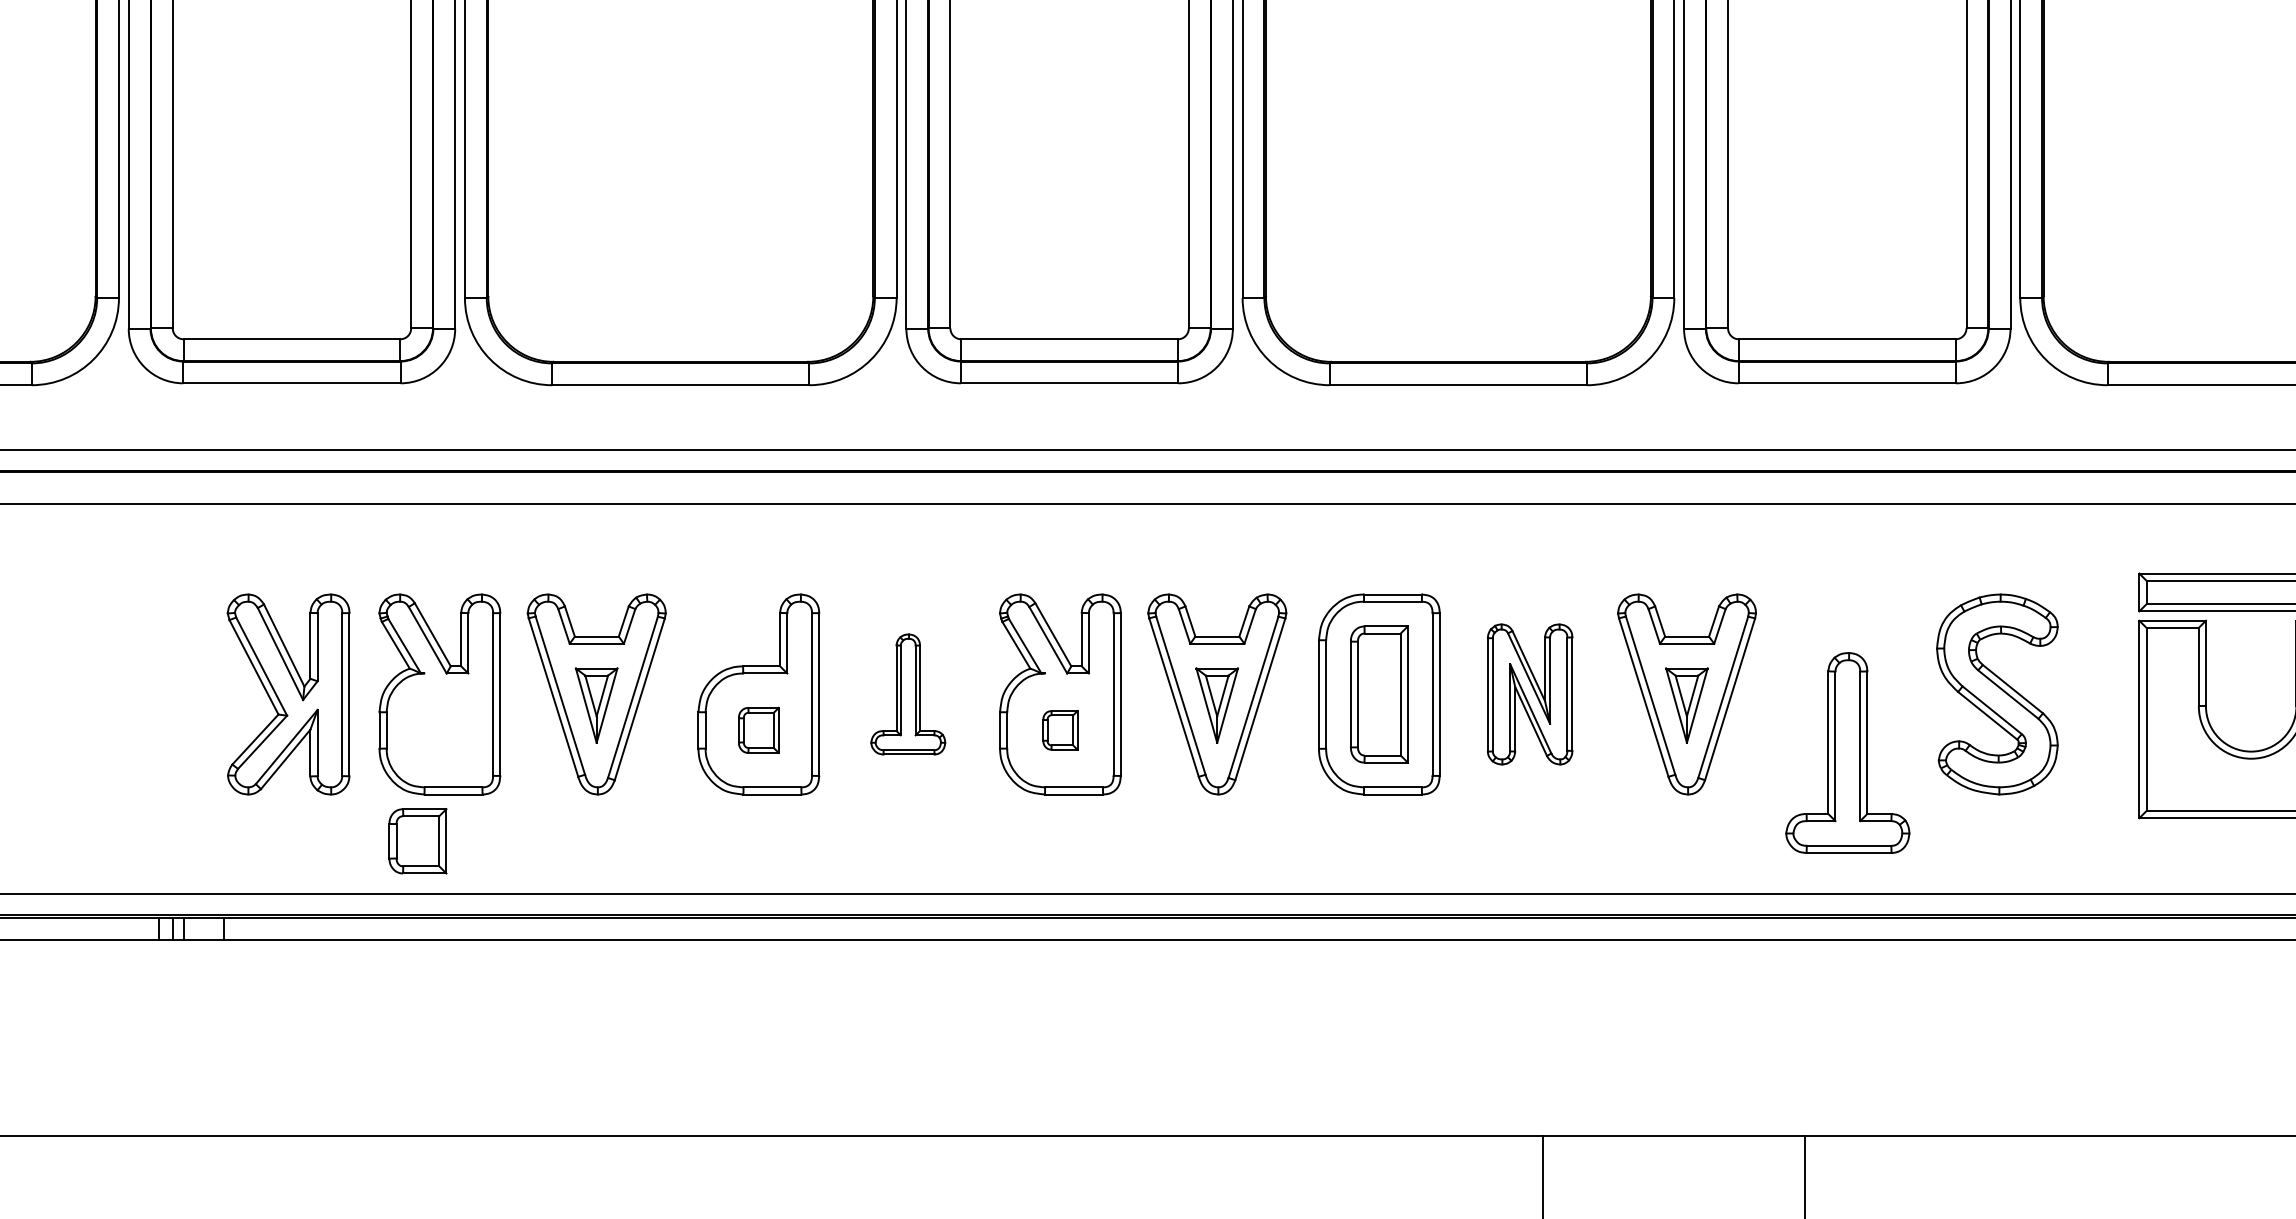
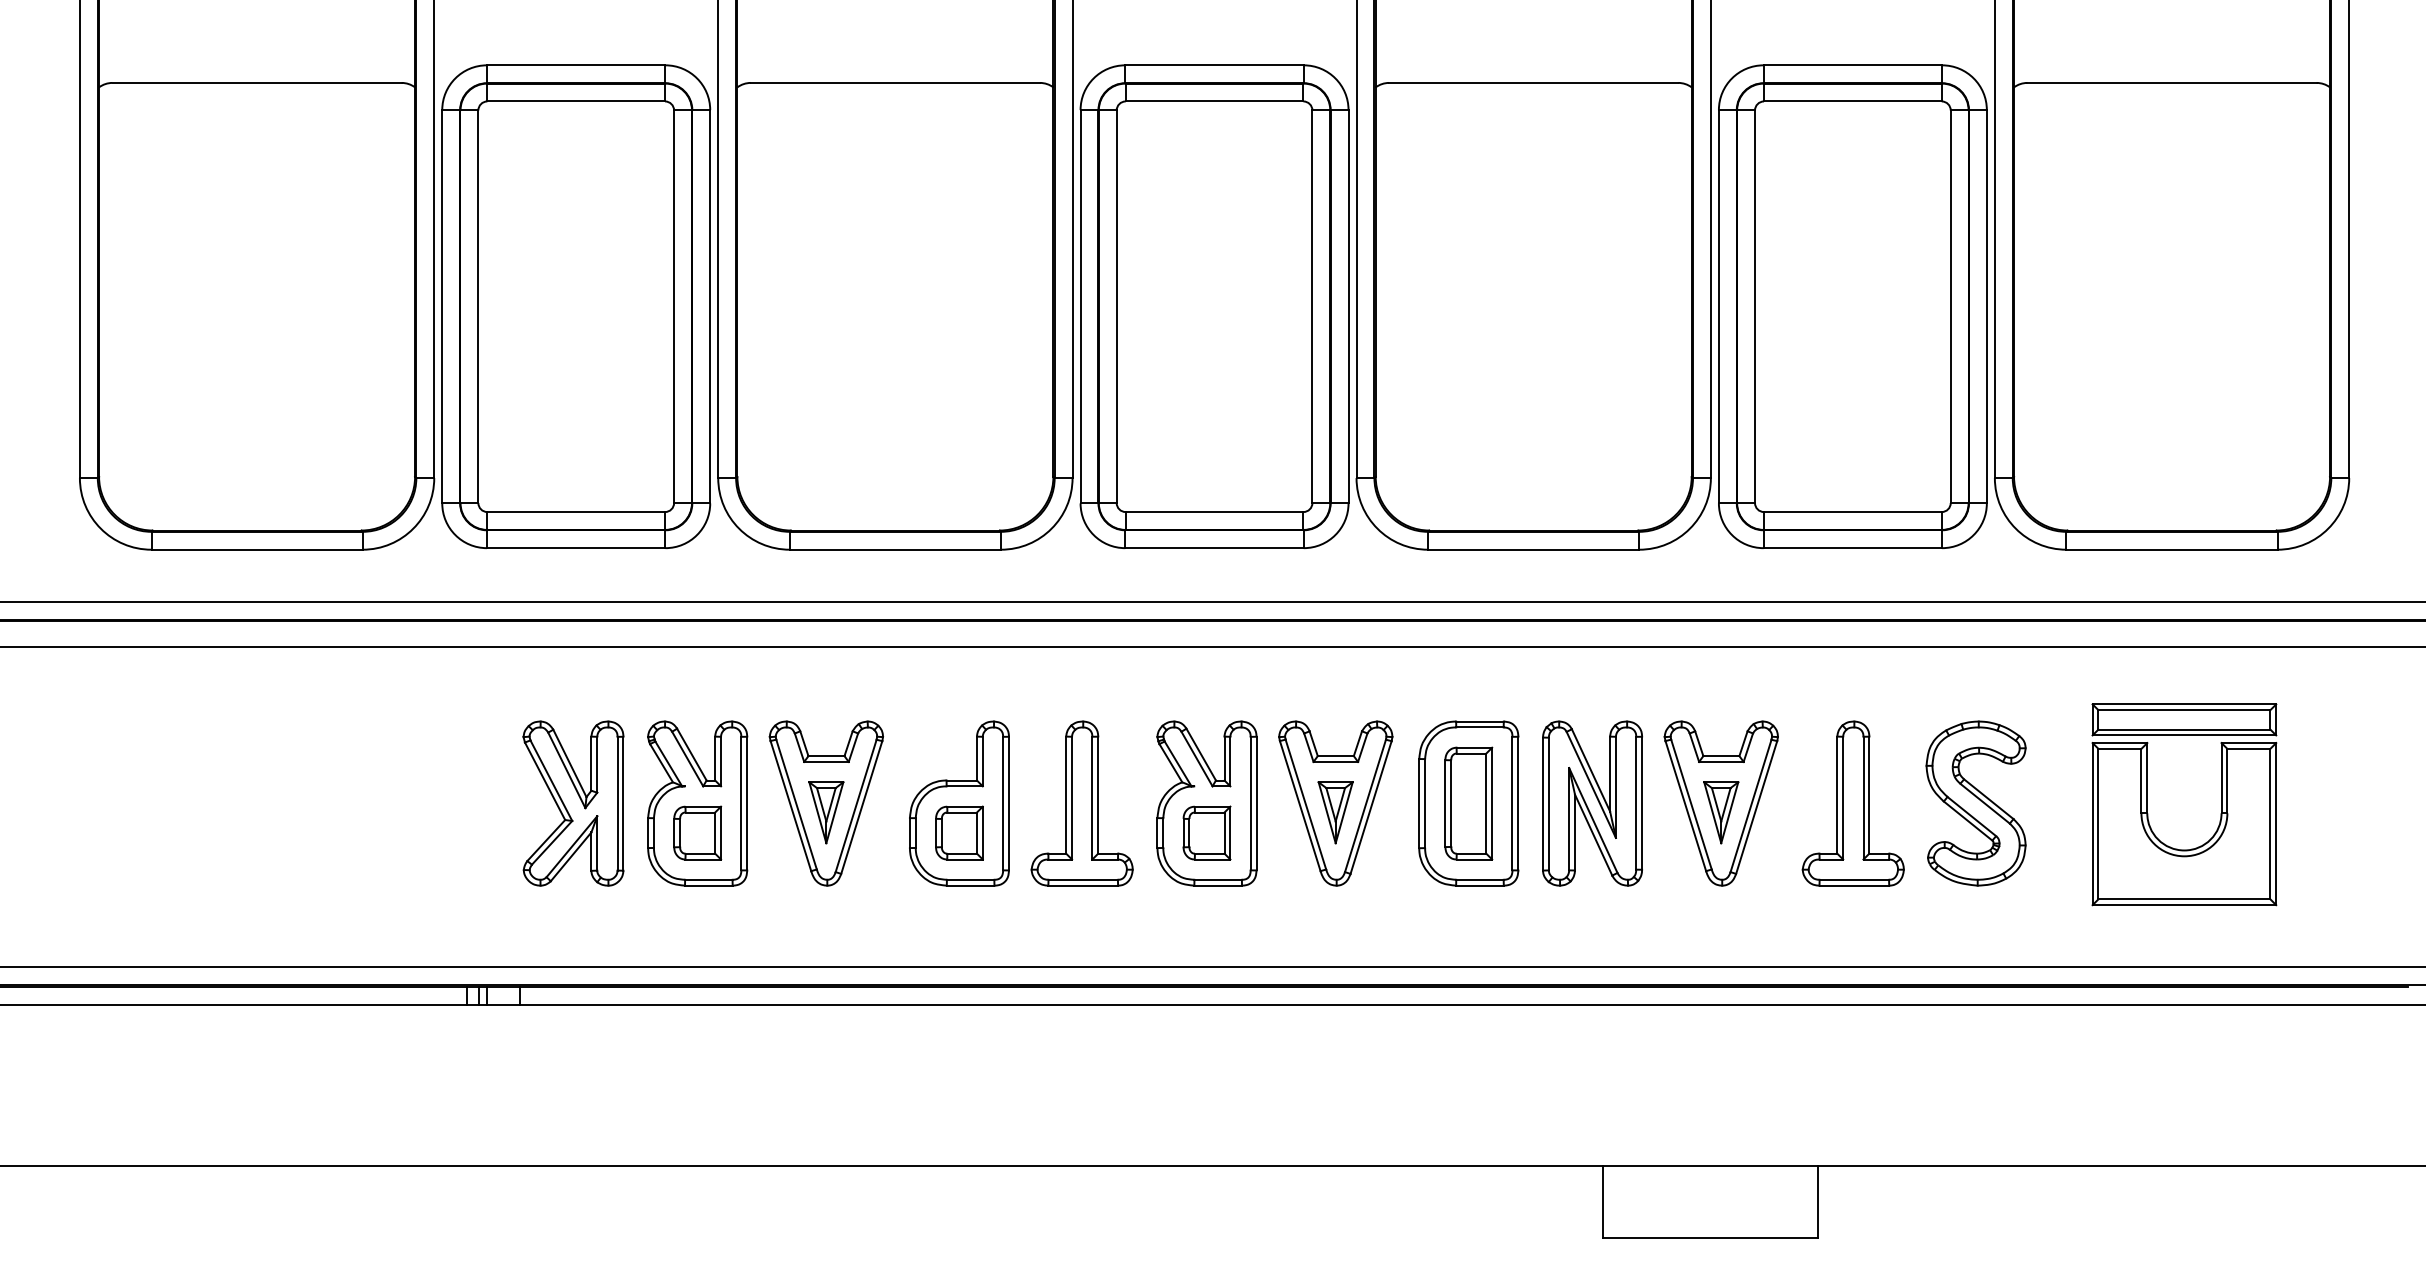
part: (907, 694) -> (1081, 803), size x1.67
part: (1530, 694) -> (1592, 803), size x1.43
part: (758, 729) -> (959, 832), size x1.43
part: (1059, 729) -> (1206, 832), size x1.67
part: (1846, 752) -> (1852, 803), moved
part: (417, 840) -> (697, 832), moved

